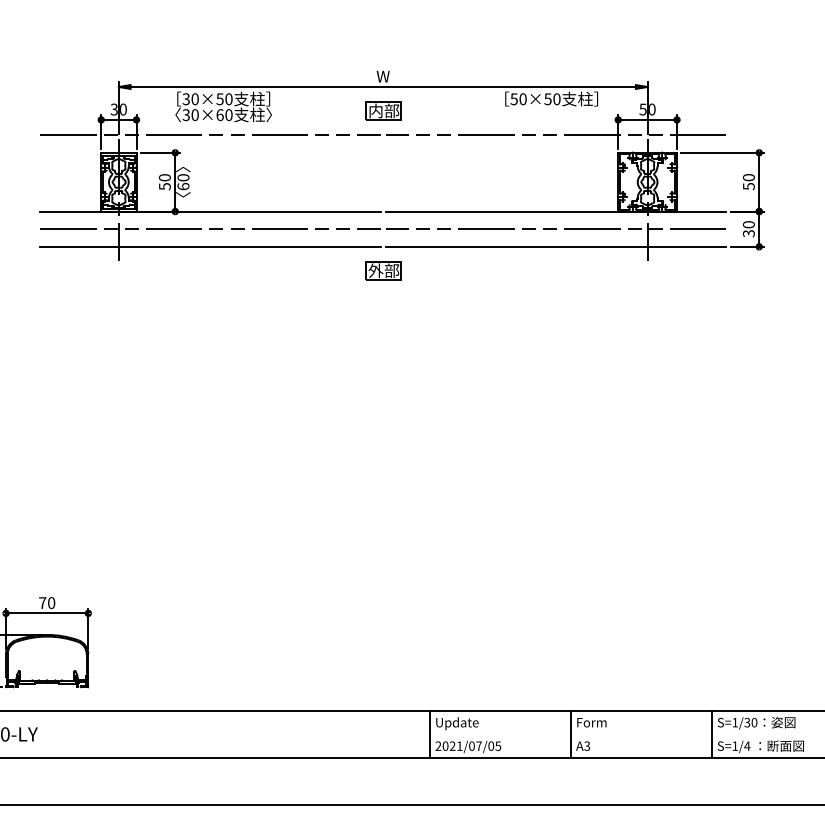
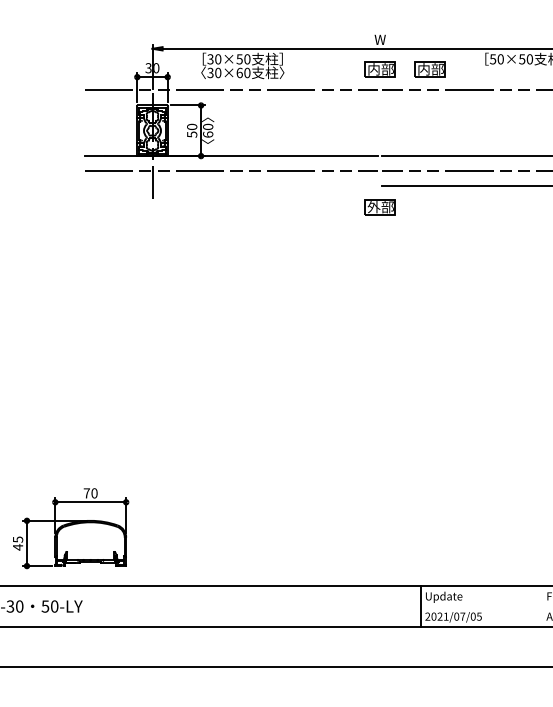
part: (441, 110) -> (430, 69), added
line: (210, 246) -> (231, 186), removed
line: (571, 733) -> (542, 605), removed

